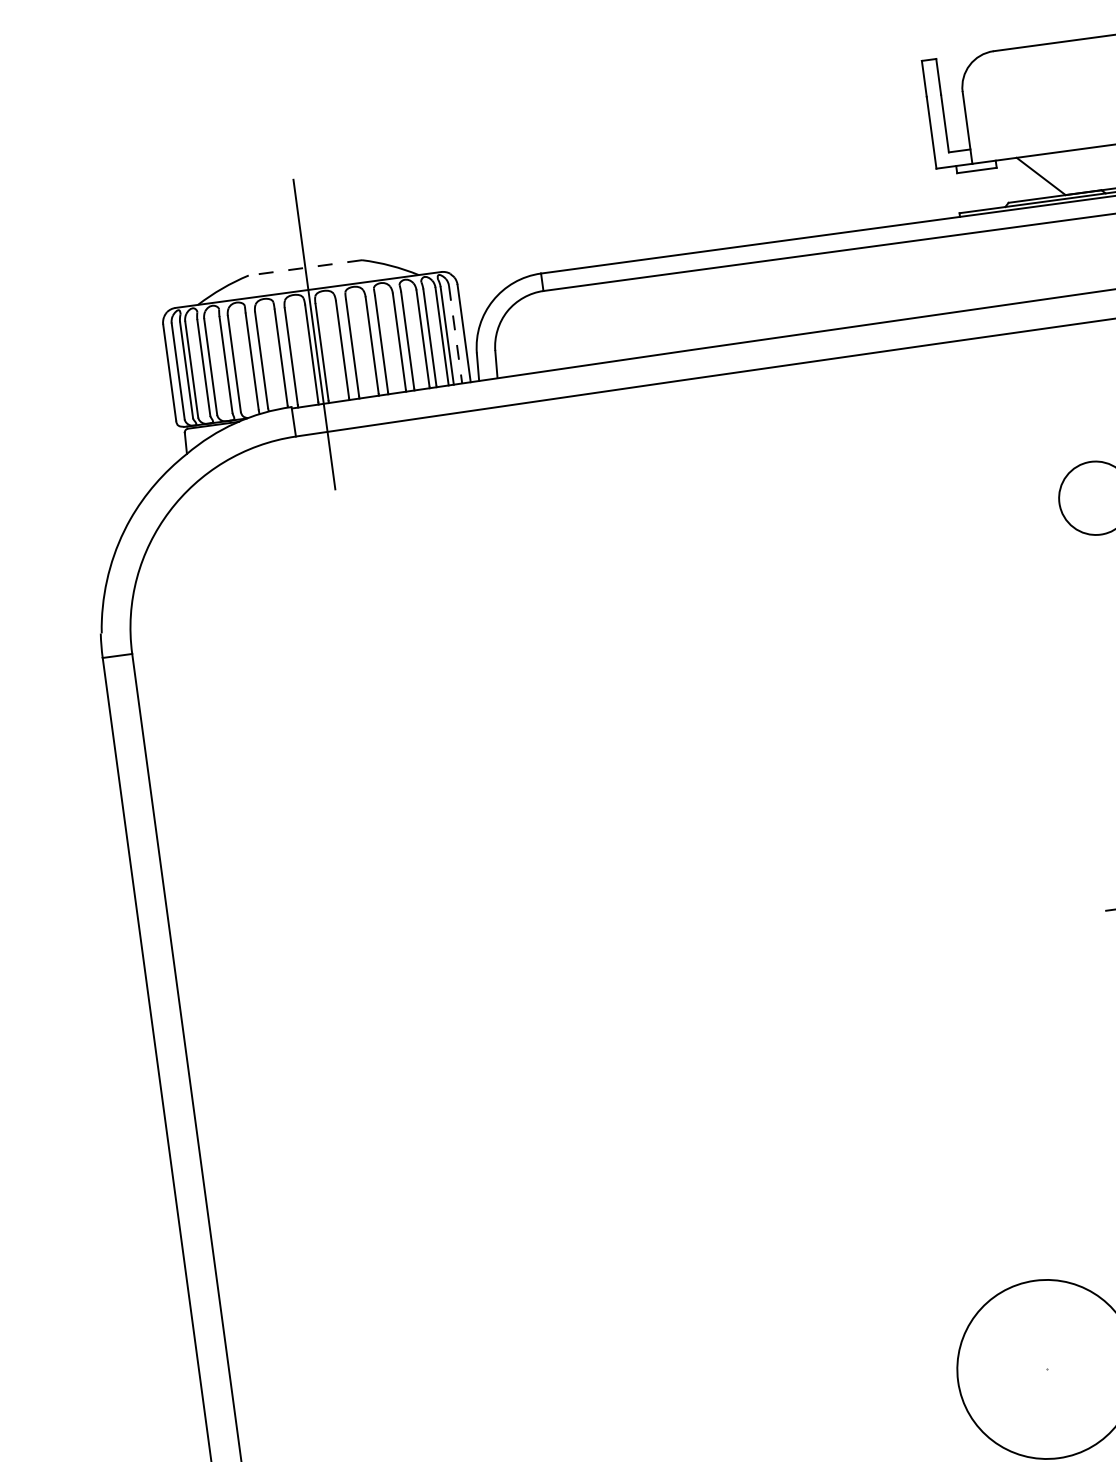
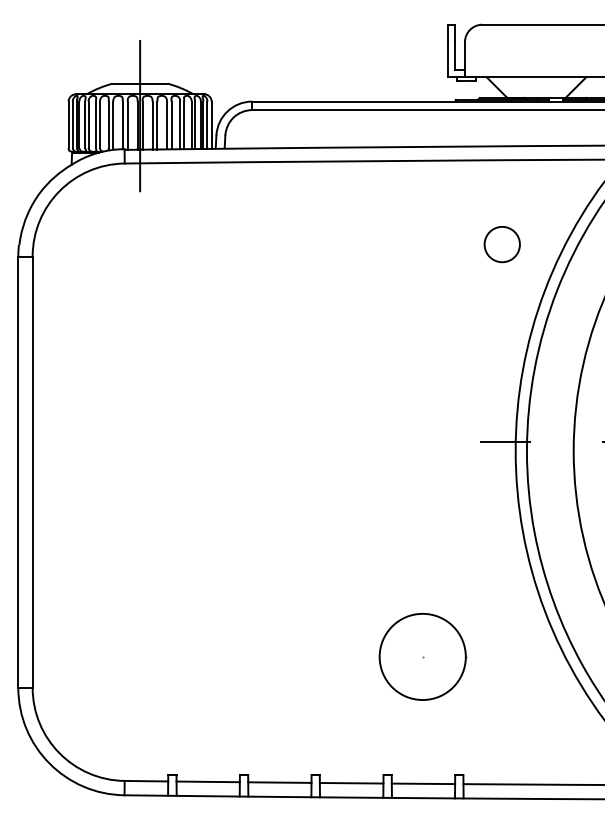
line: (306, 267) -> (140, 83), dashed -> solid
line: (455, 335) -> (207, 125), dashed -> solid

